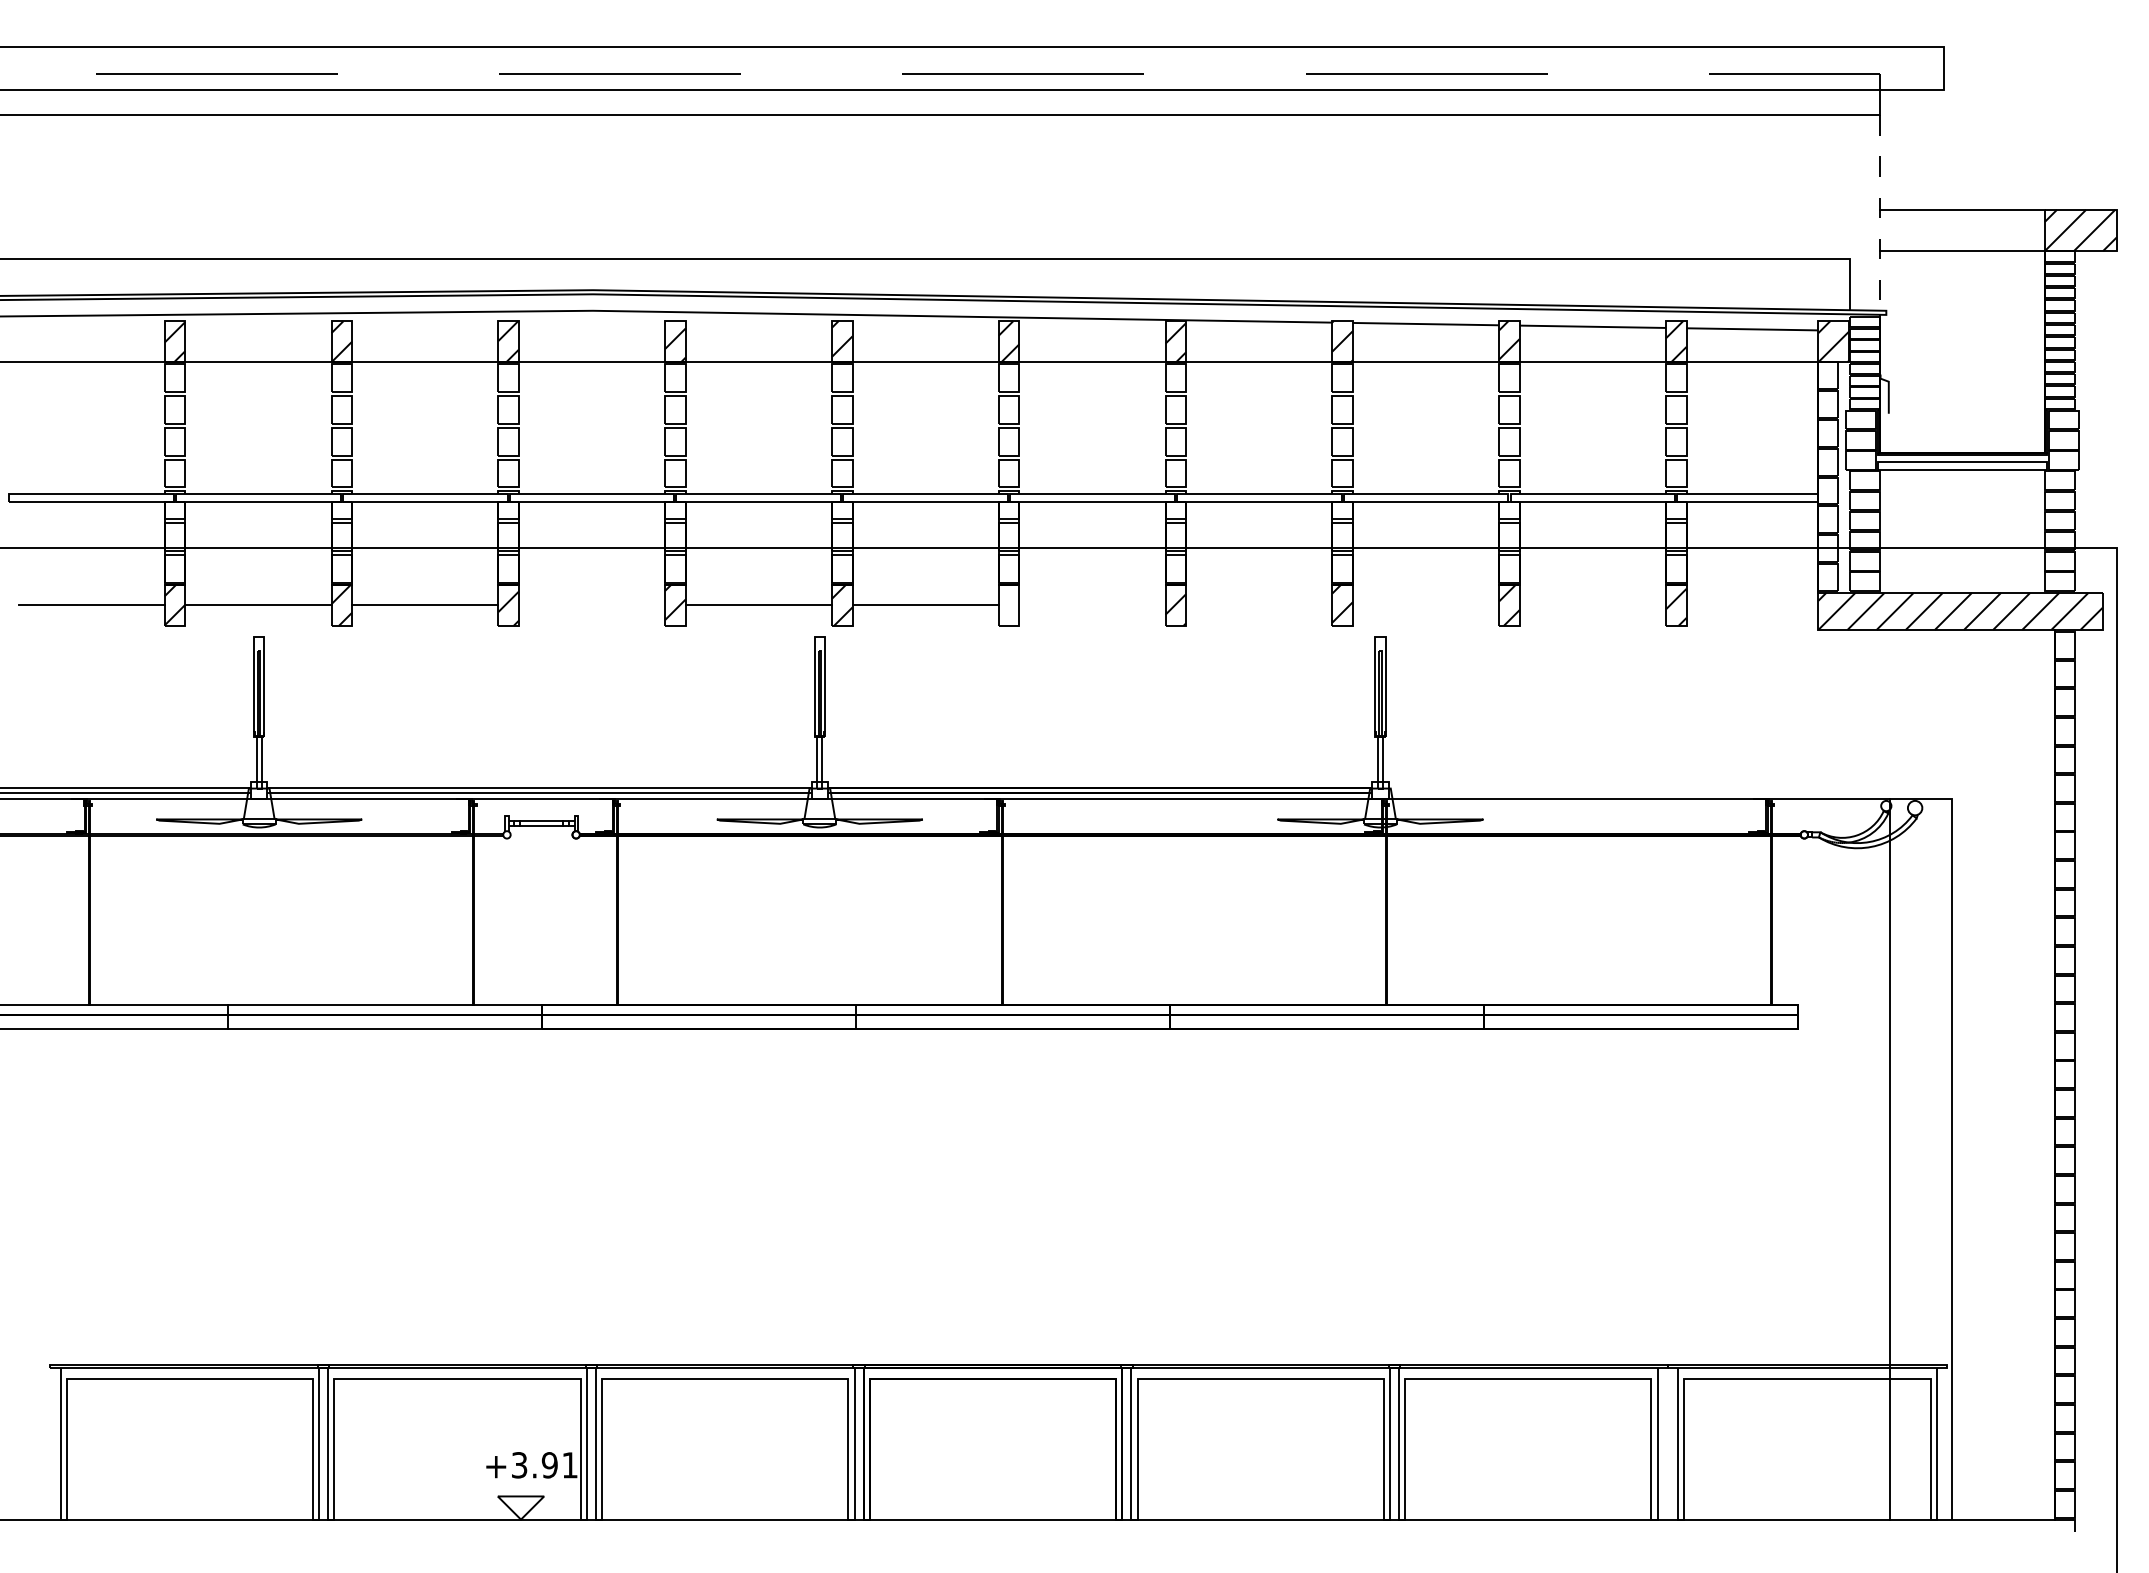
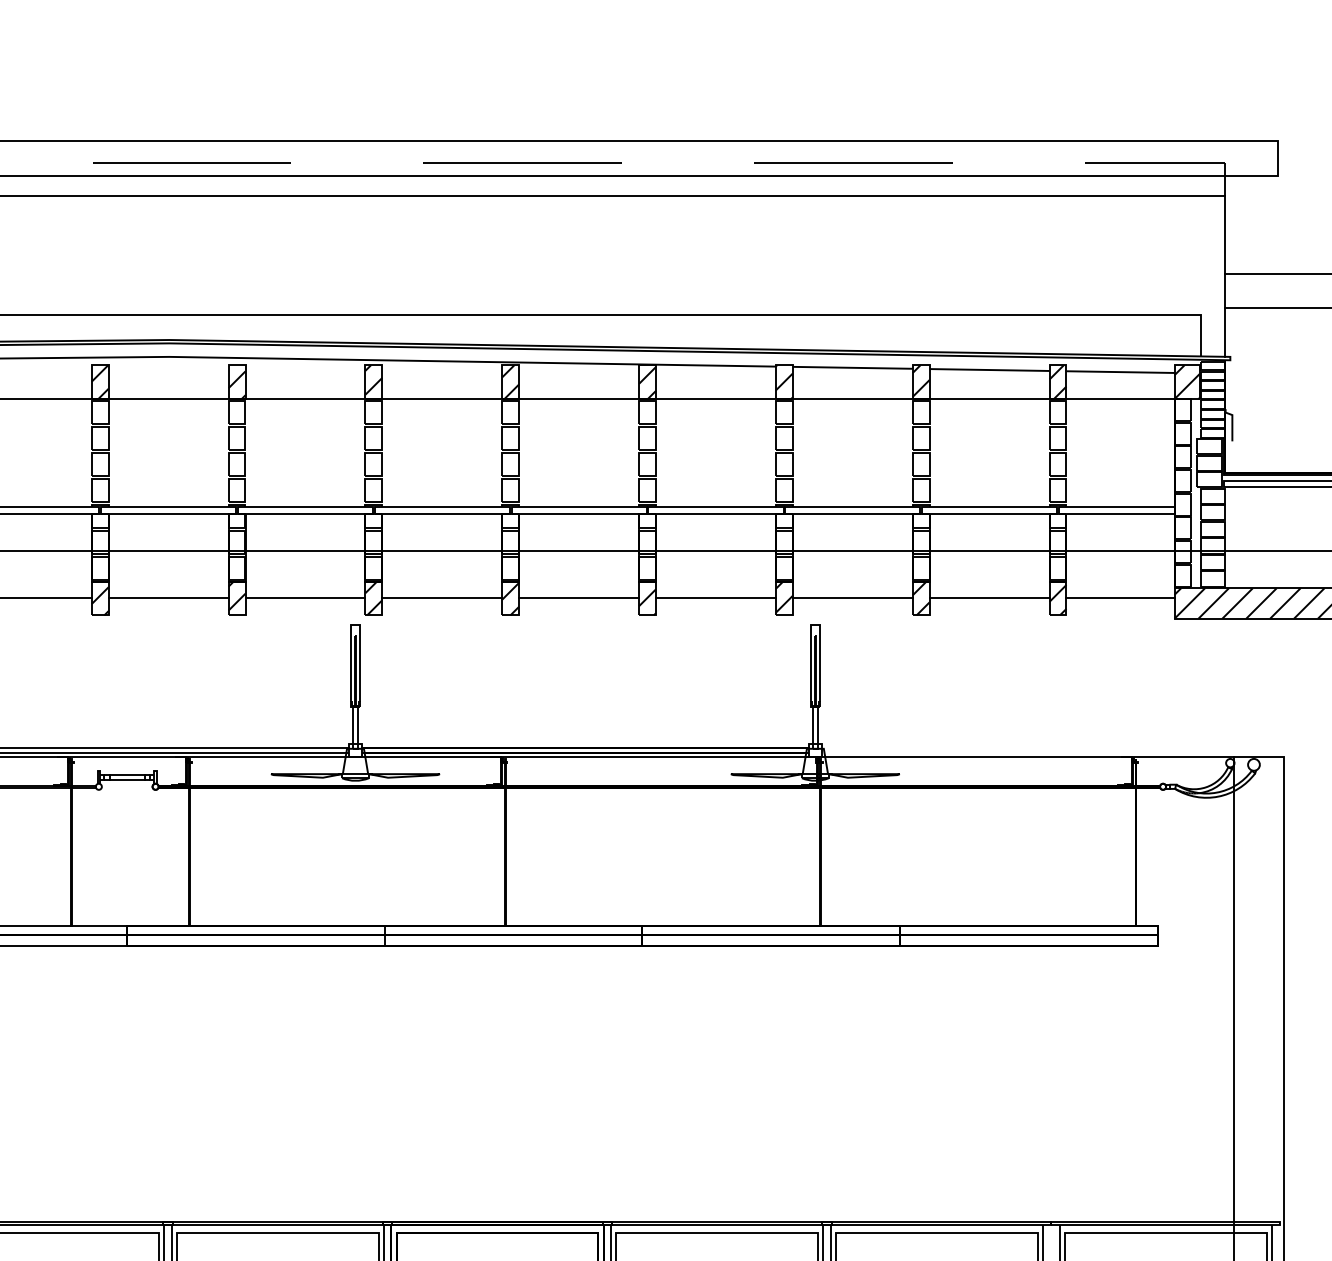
line: (1880, 212) -> (1225, 276), dashed -> solid
line: (591, 605) -> (168, 598), added
hatch: (1008, 605) -> (510, 598), added
line: (1092, 605) -> (579, 598), added
line: (1259, 605) -> (716, 598), added
line: (1425, 605) -> (852, 598), added
line: (1592, 605) -> (989, 598), added
line: (1752, 605) -> (1120, 598), added

